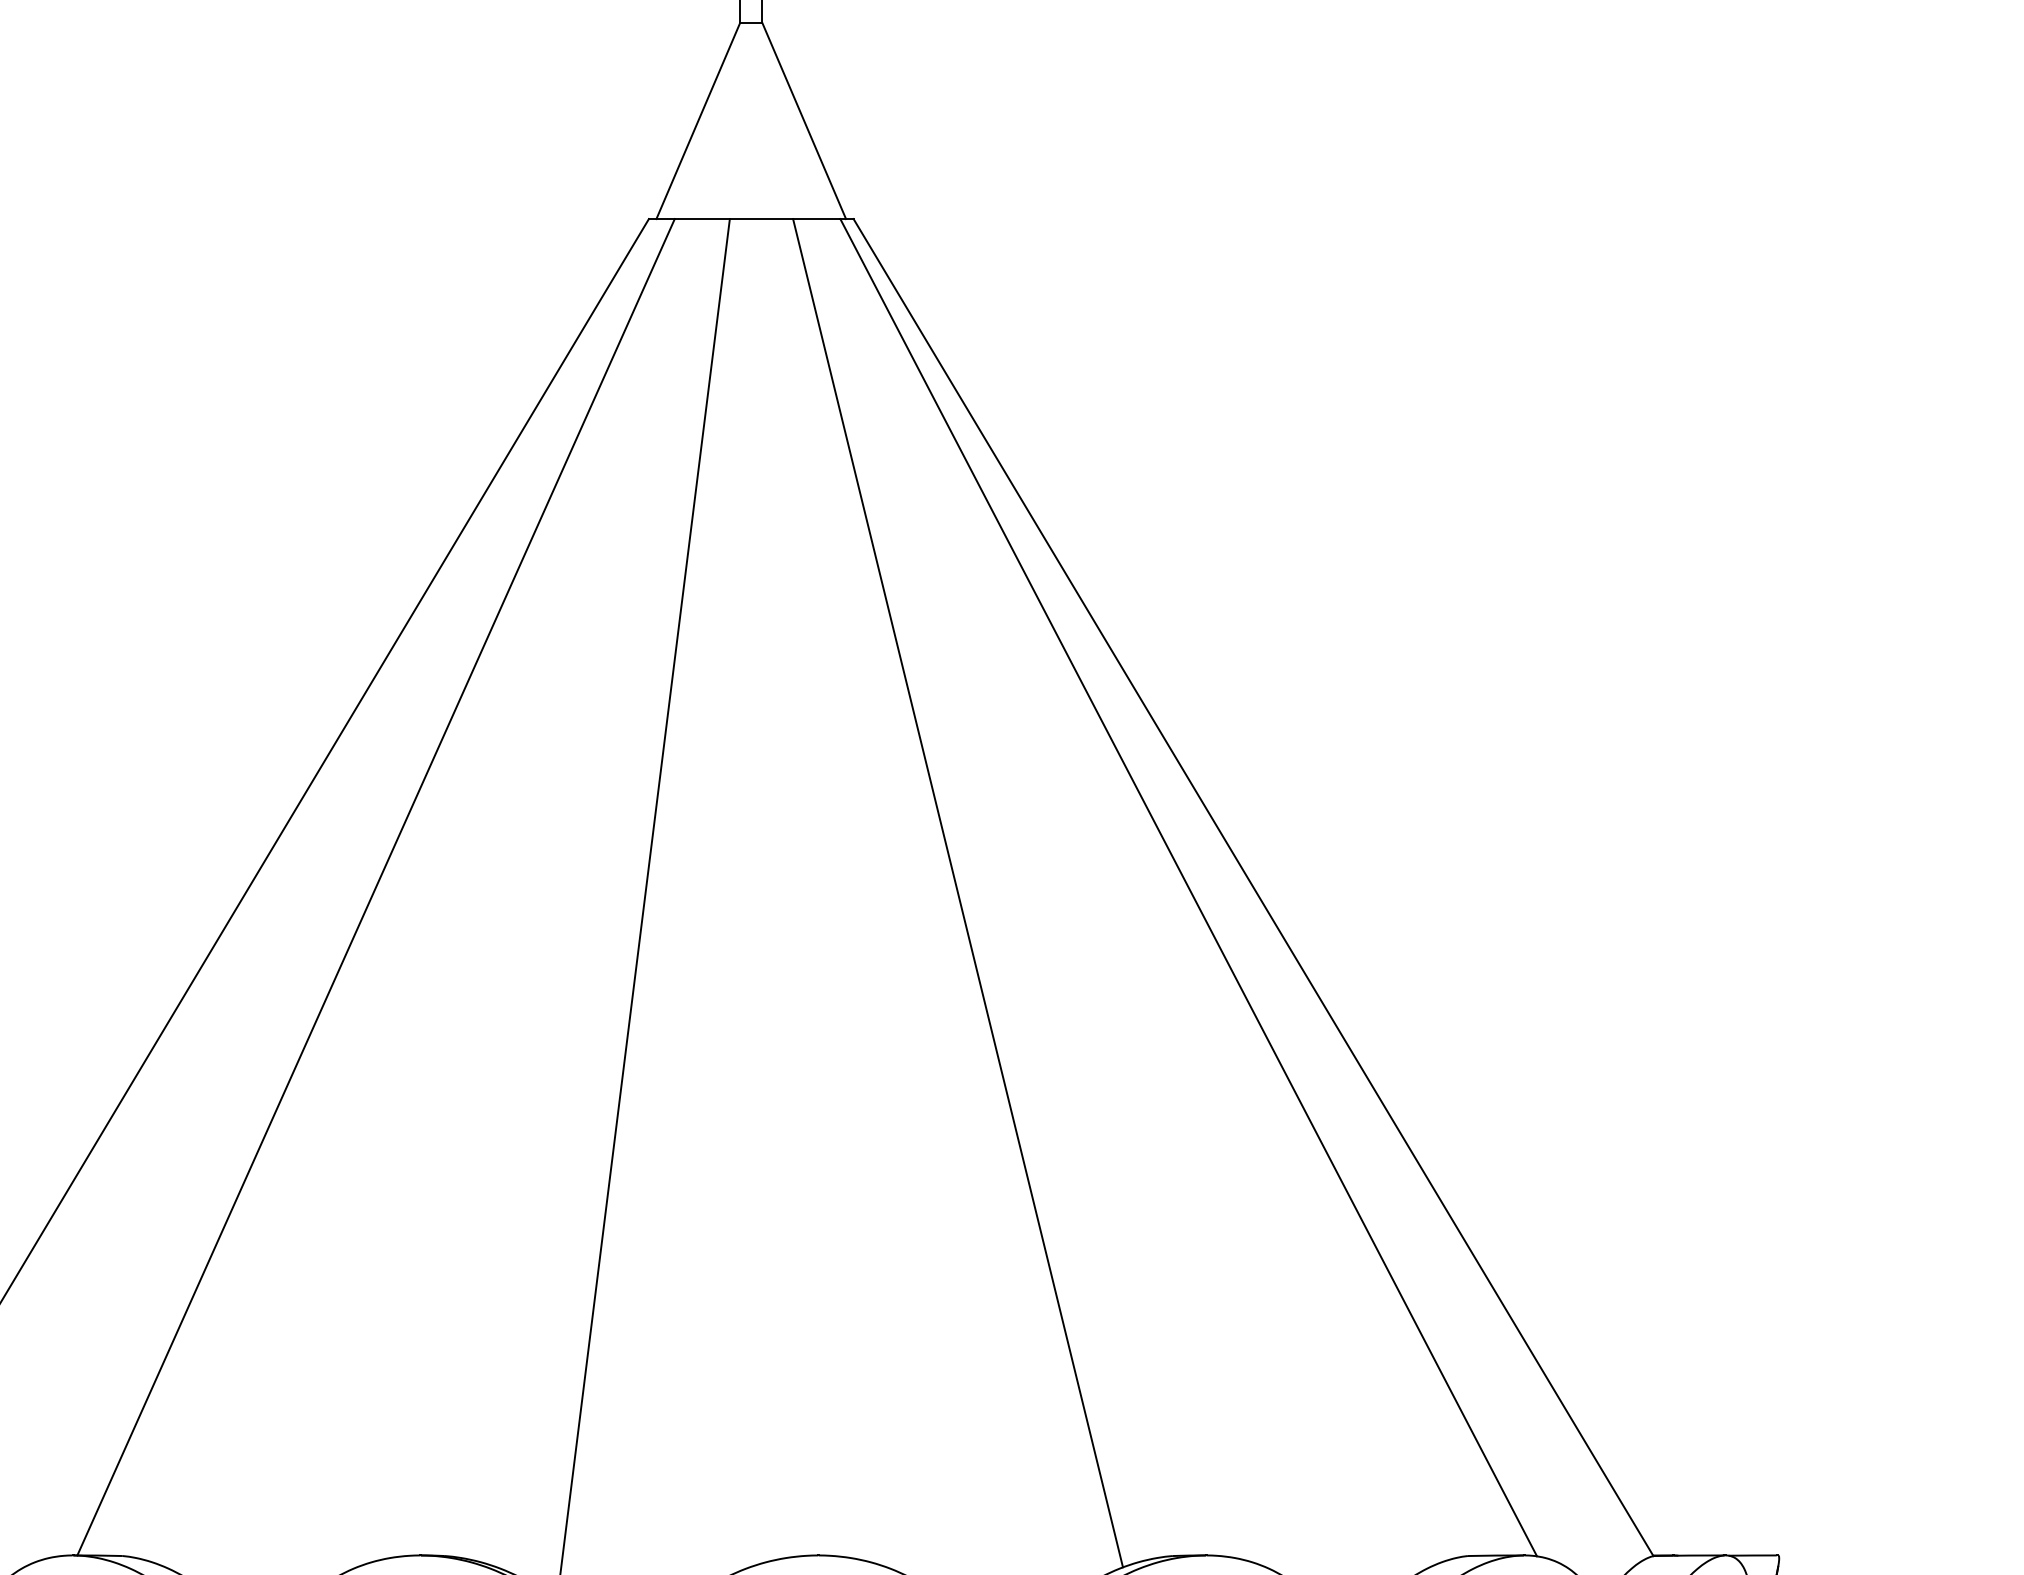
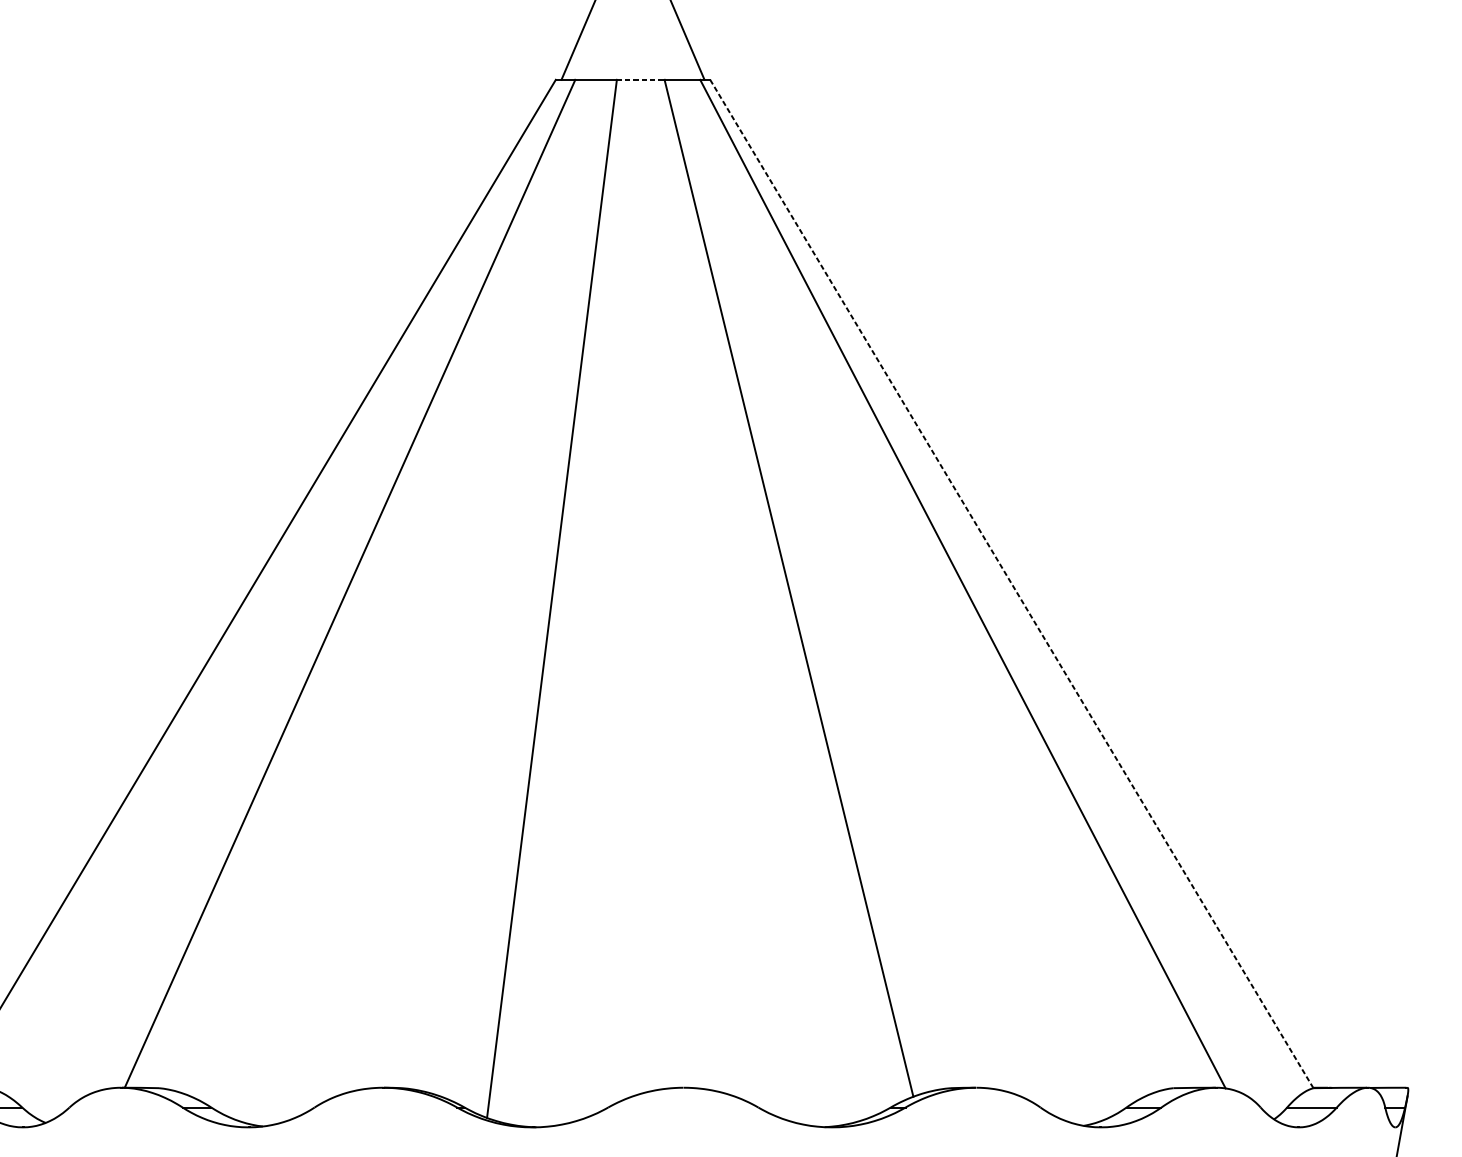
line: (761, 219) -> (640, 80), solid -> dashed
line: (1253, 888) -> (1011, 584), solid -> dashed

